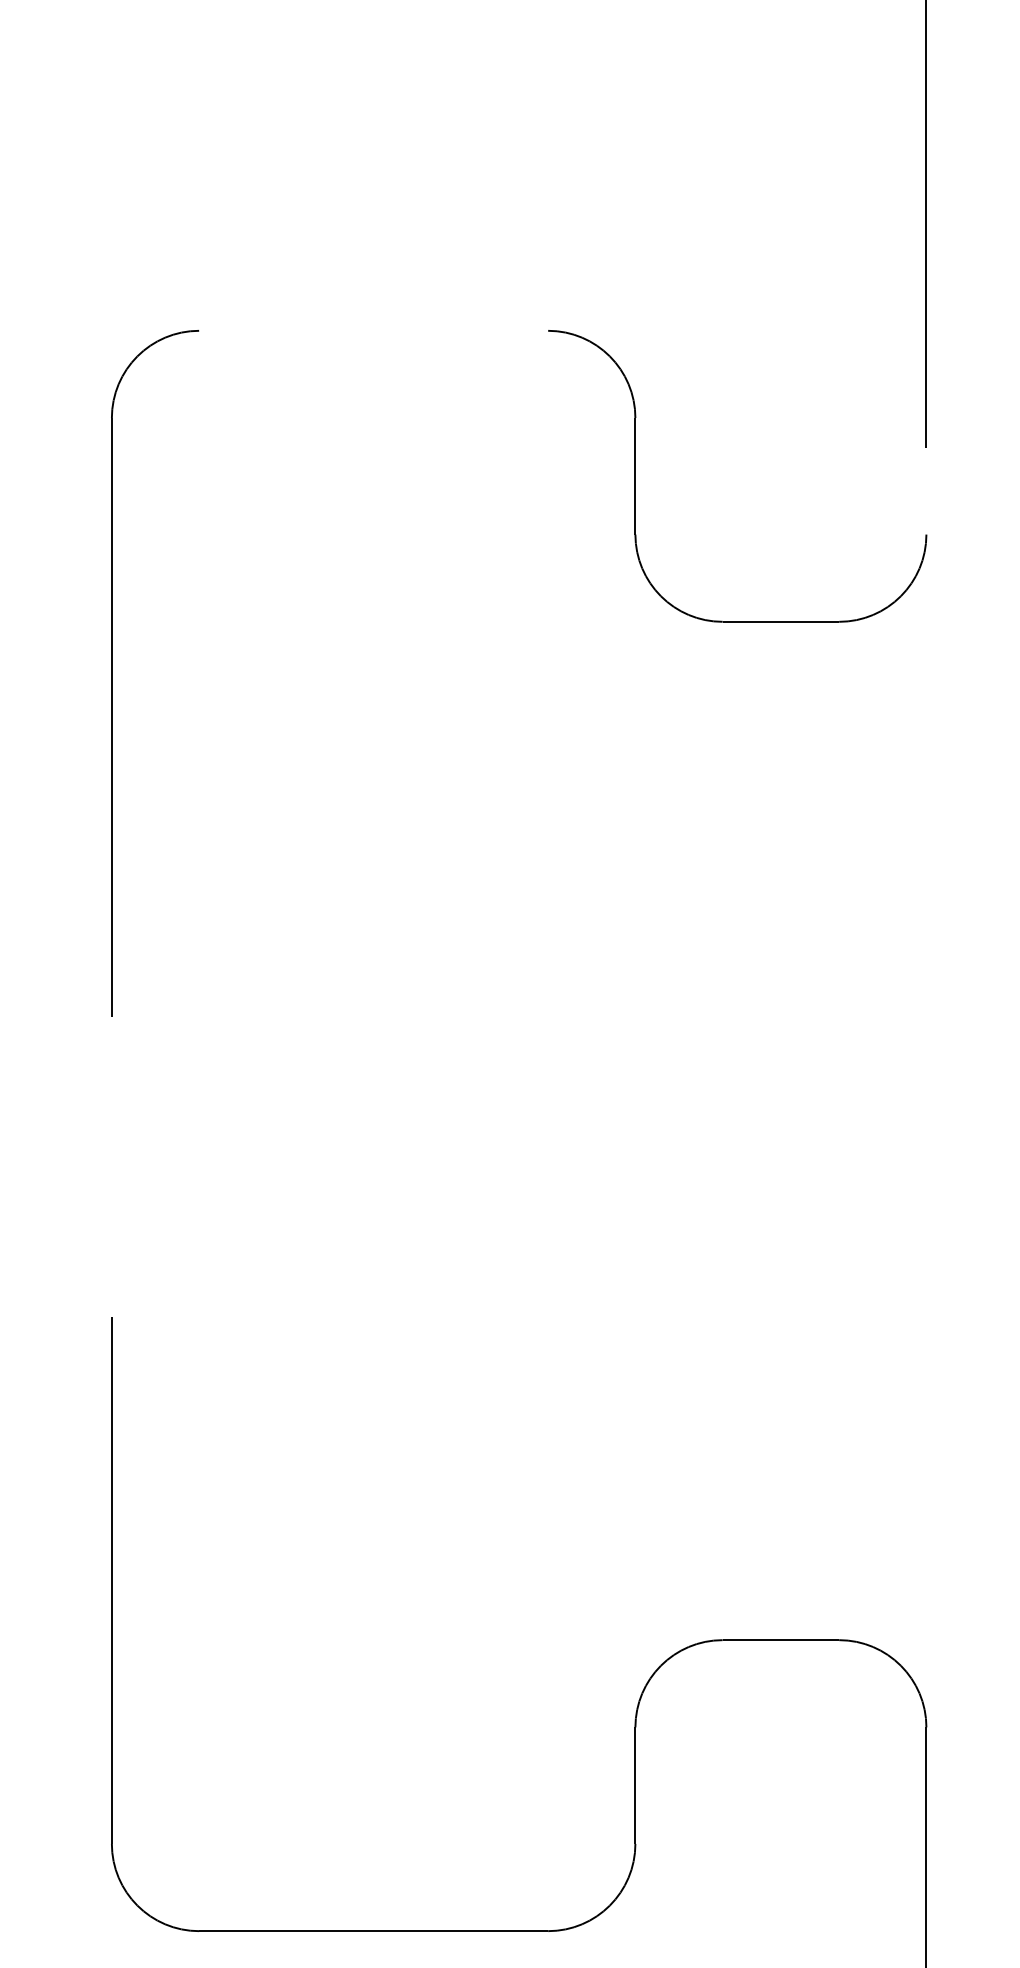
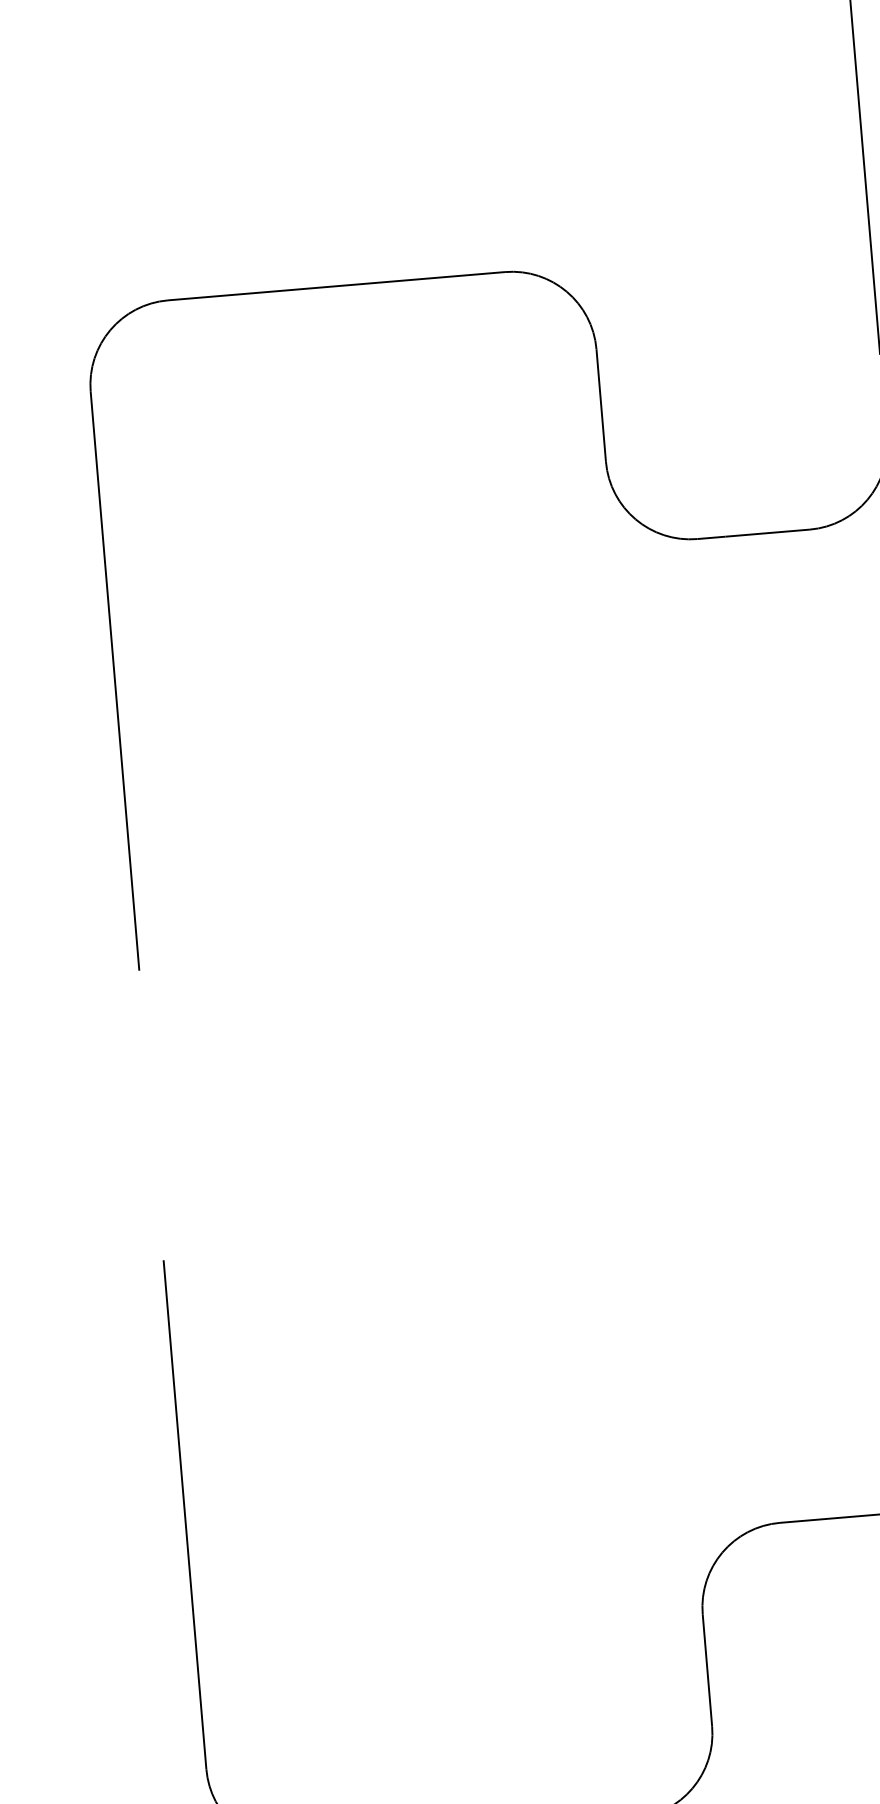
line: (373, 330) -> (336, 285), added

